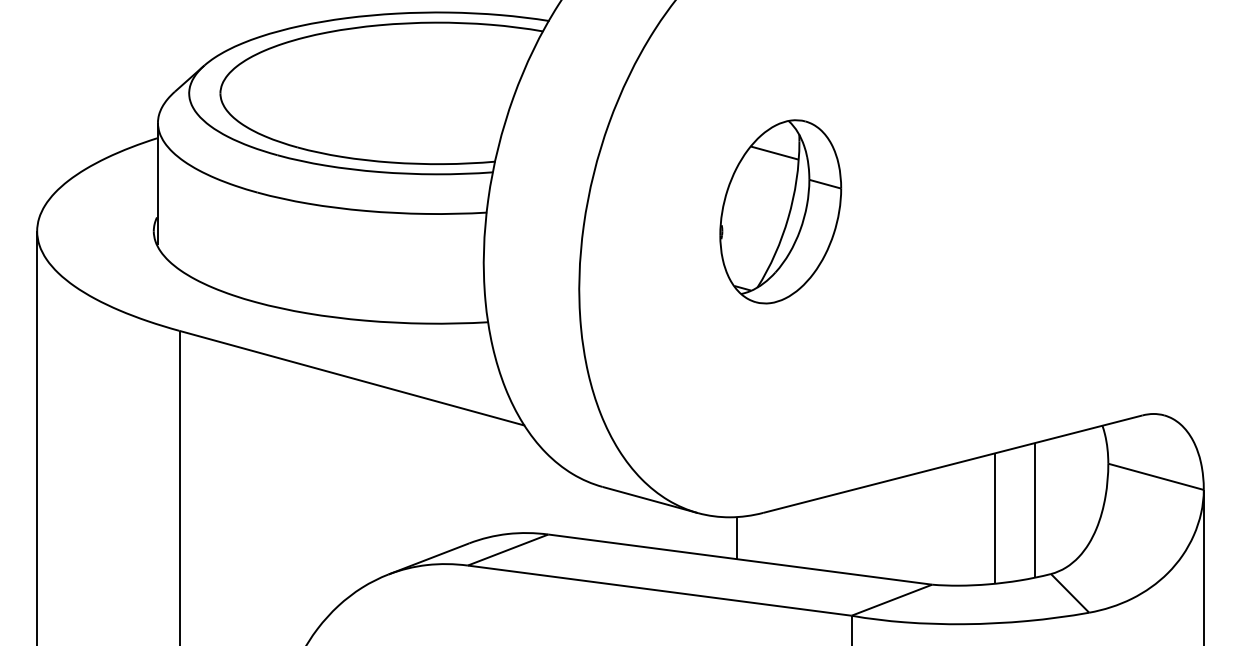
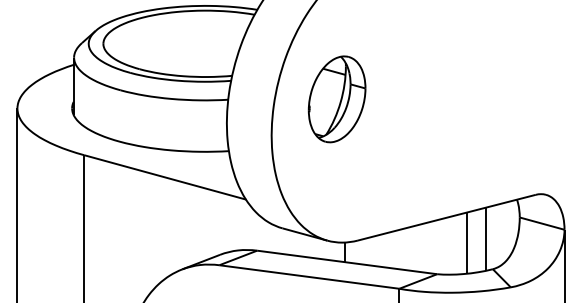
part: (779, 212) -> (336, 99), moved

